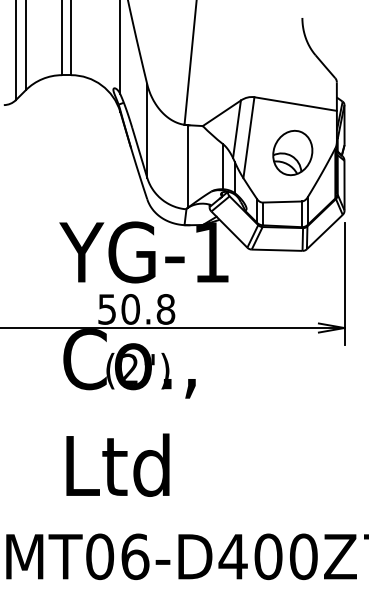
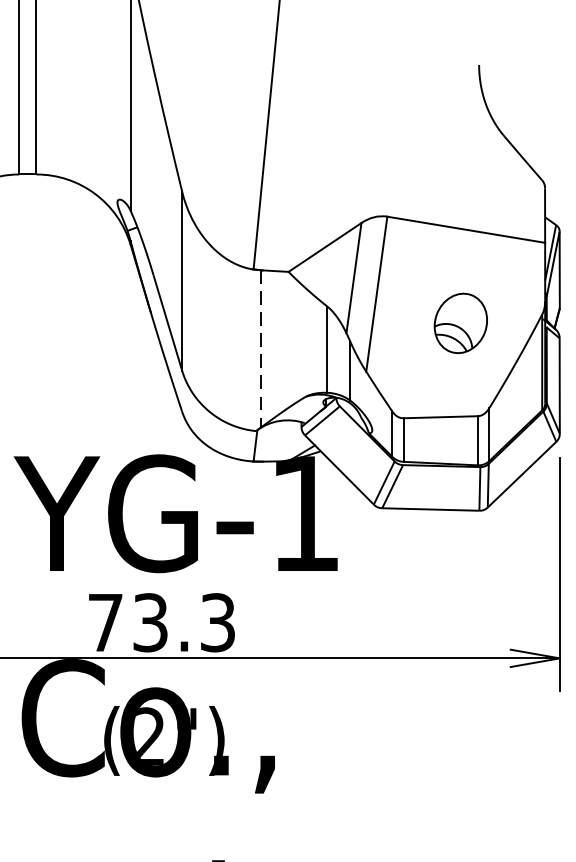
part: (292, 152) -> (460, 322), size x0.7
line: (188, 166) -> (261, 349), solid -> dashed
text: (136, 309) -> (161, 622), 50.8 -> 73.3

